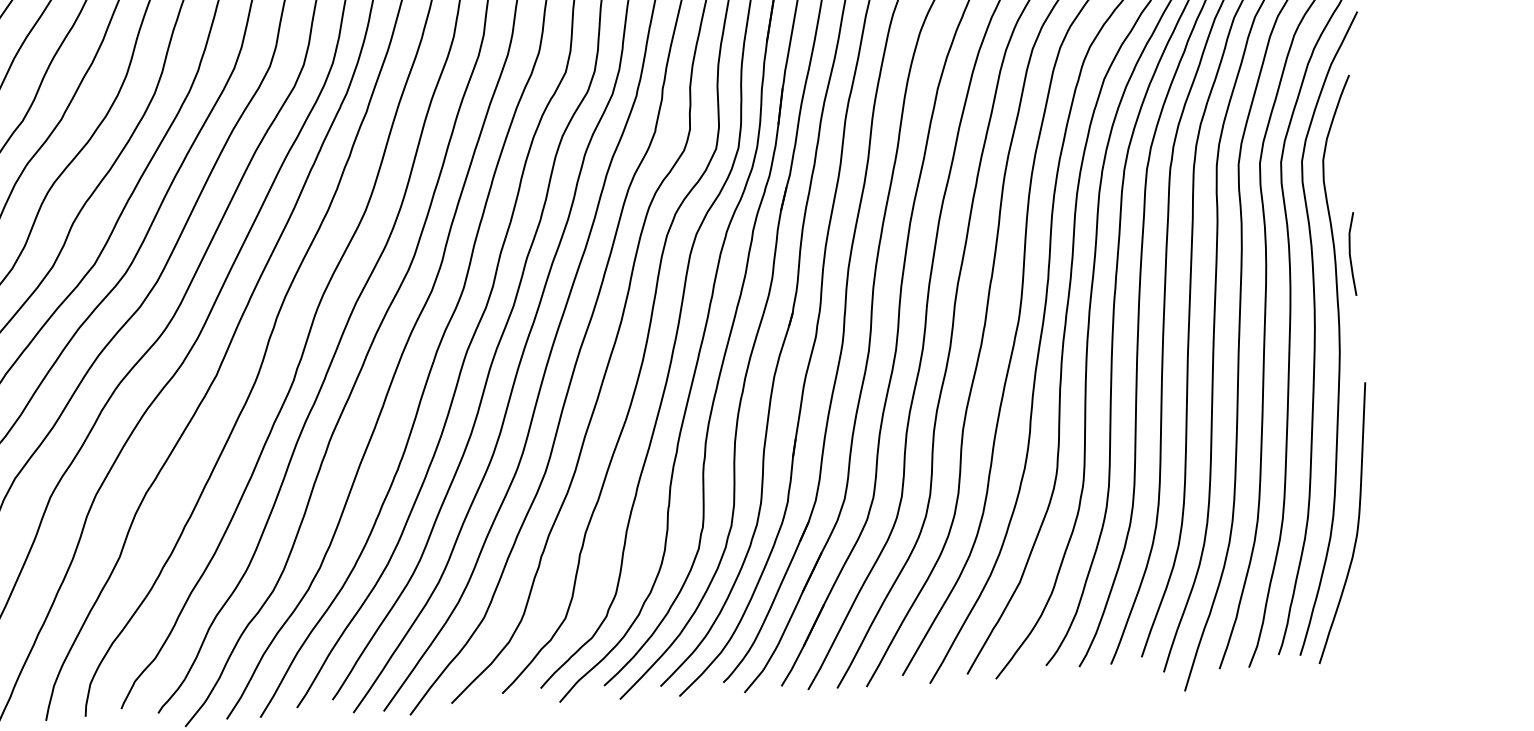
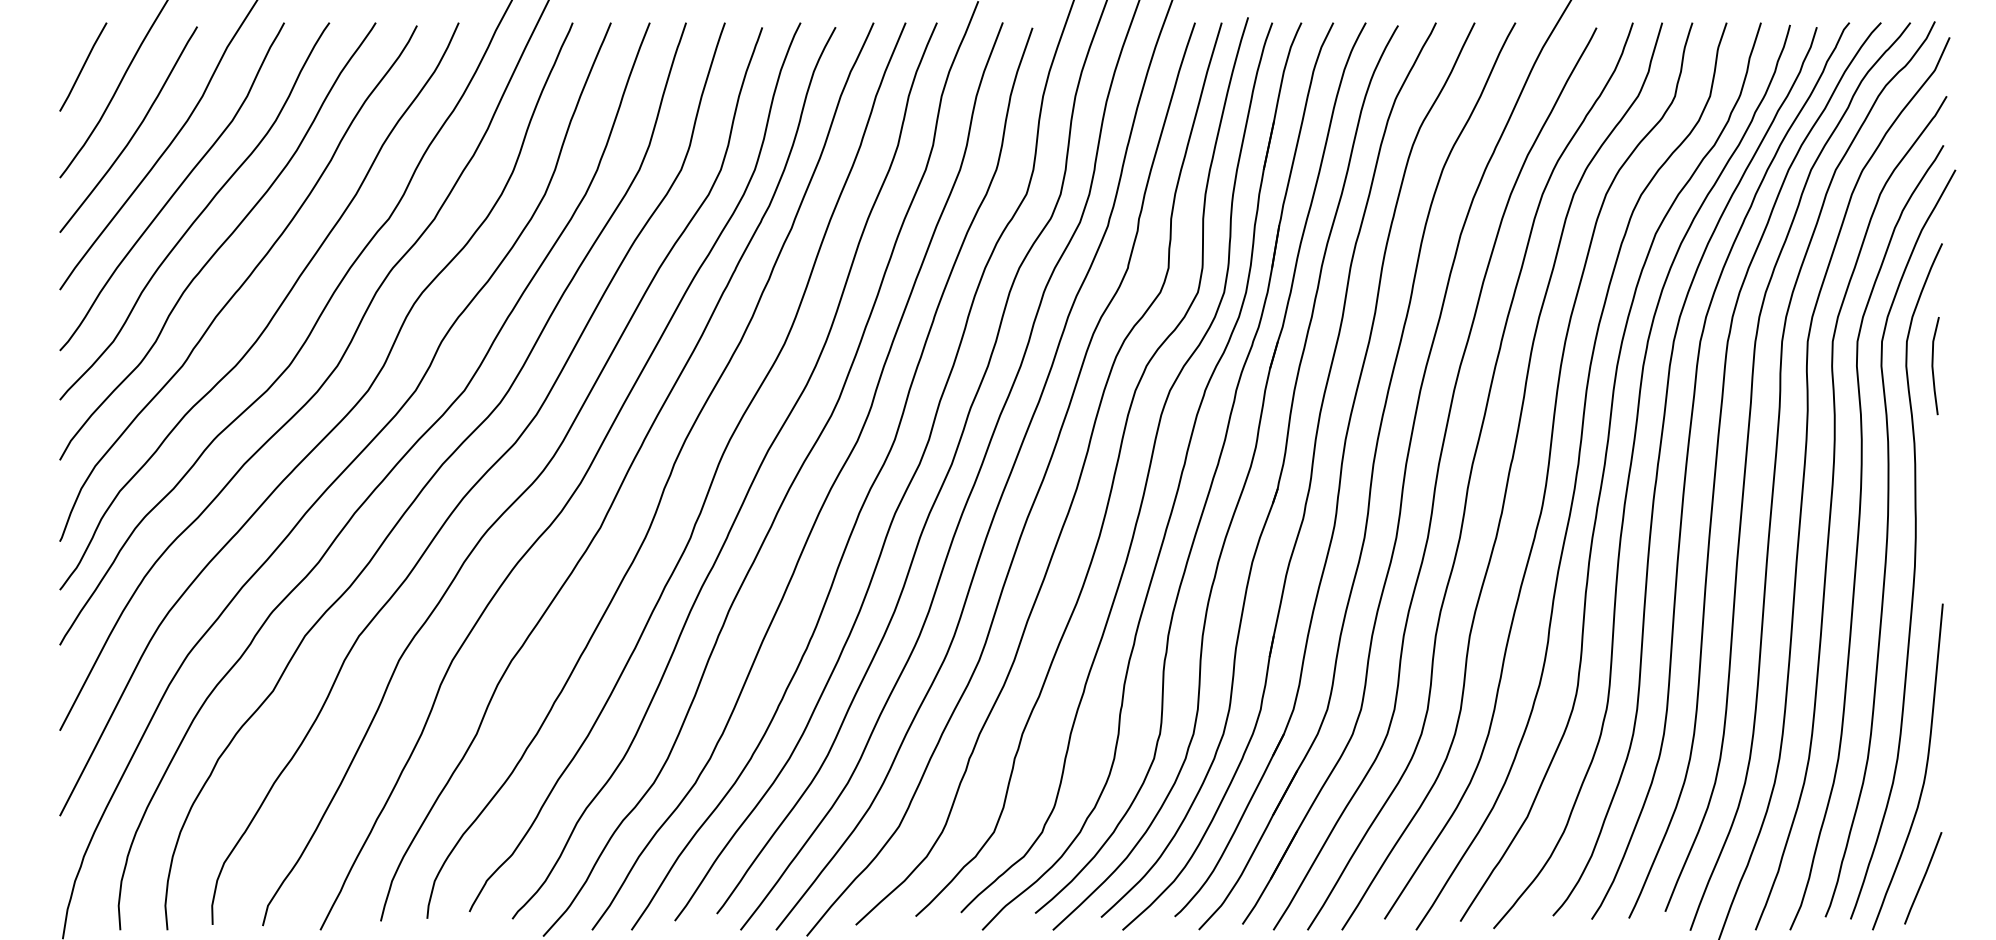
line: (1350, 254) -> (1933, 366), moved
line: (1360, 617) -> (1923, 878), added

